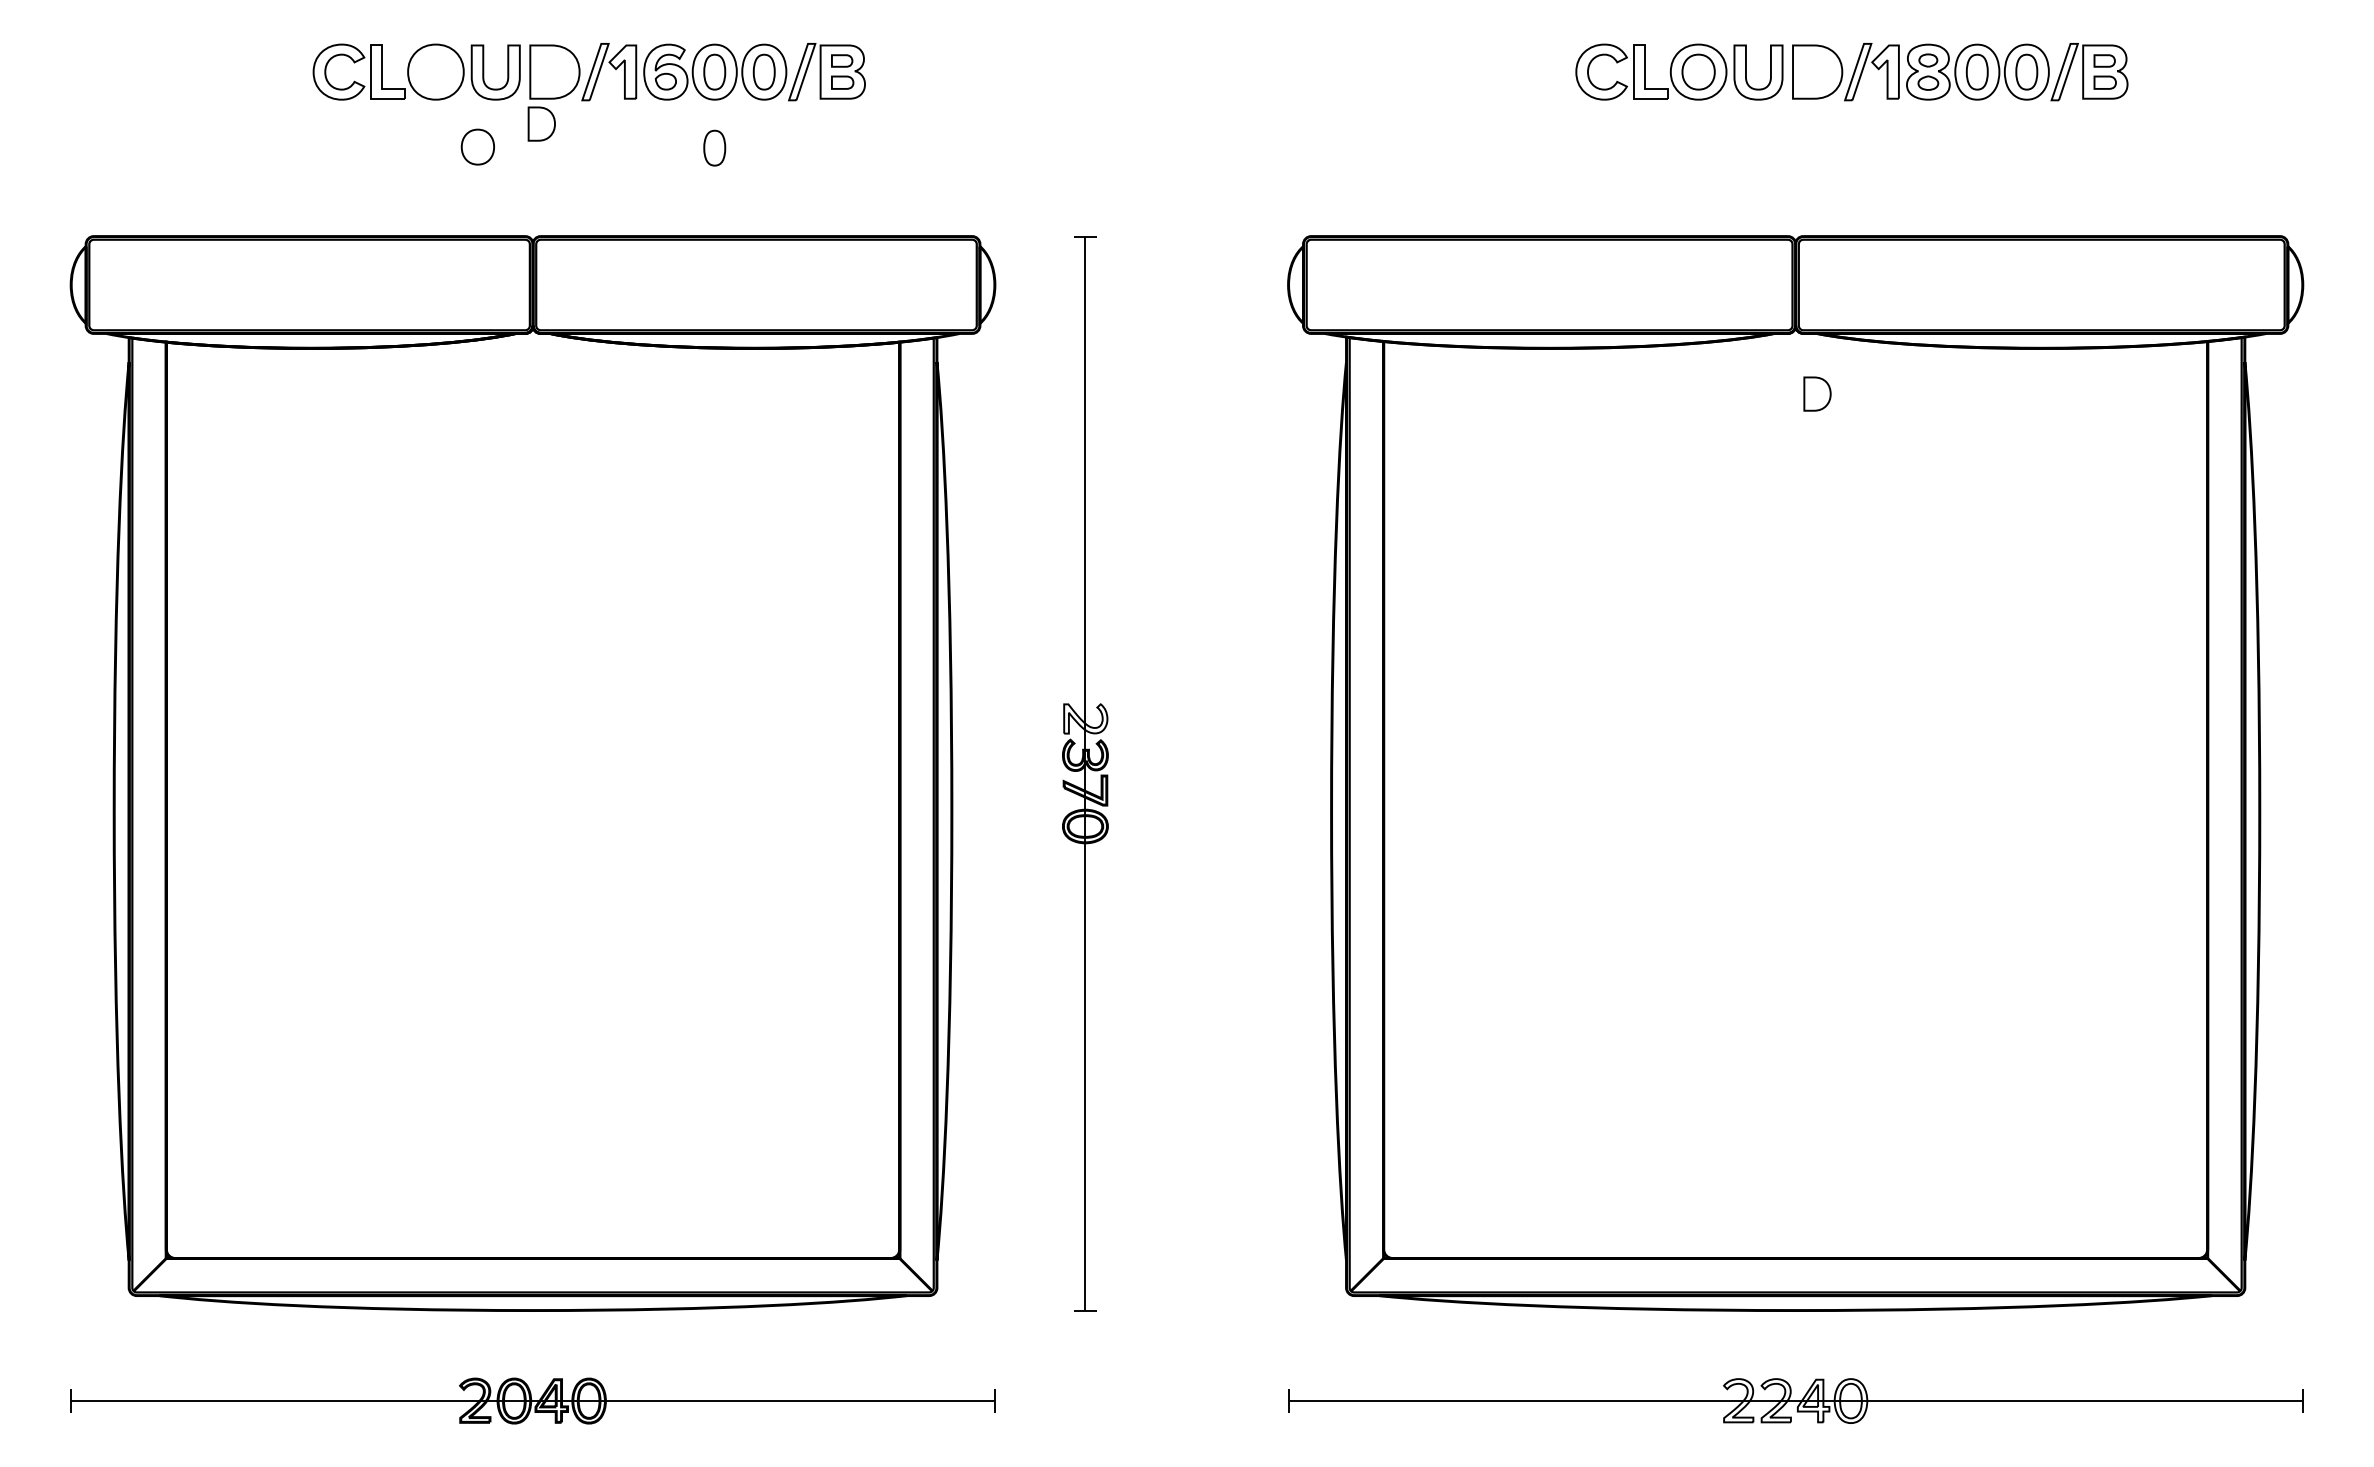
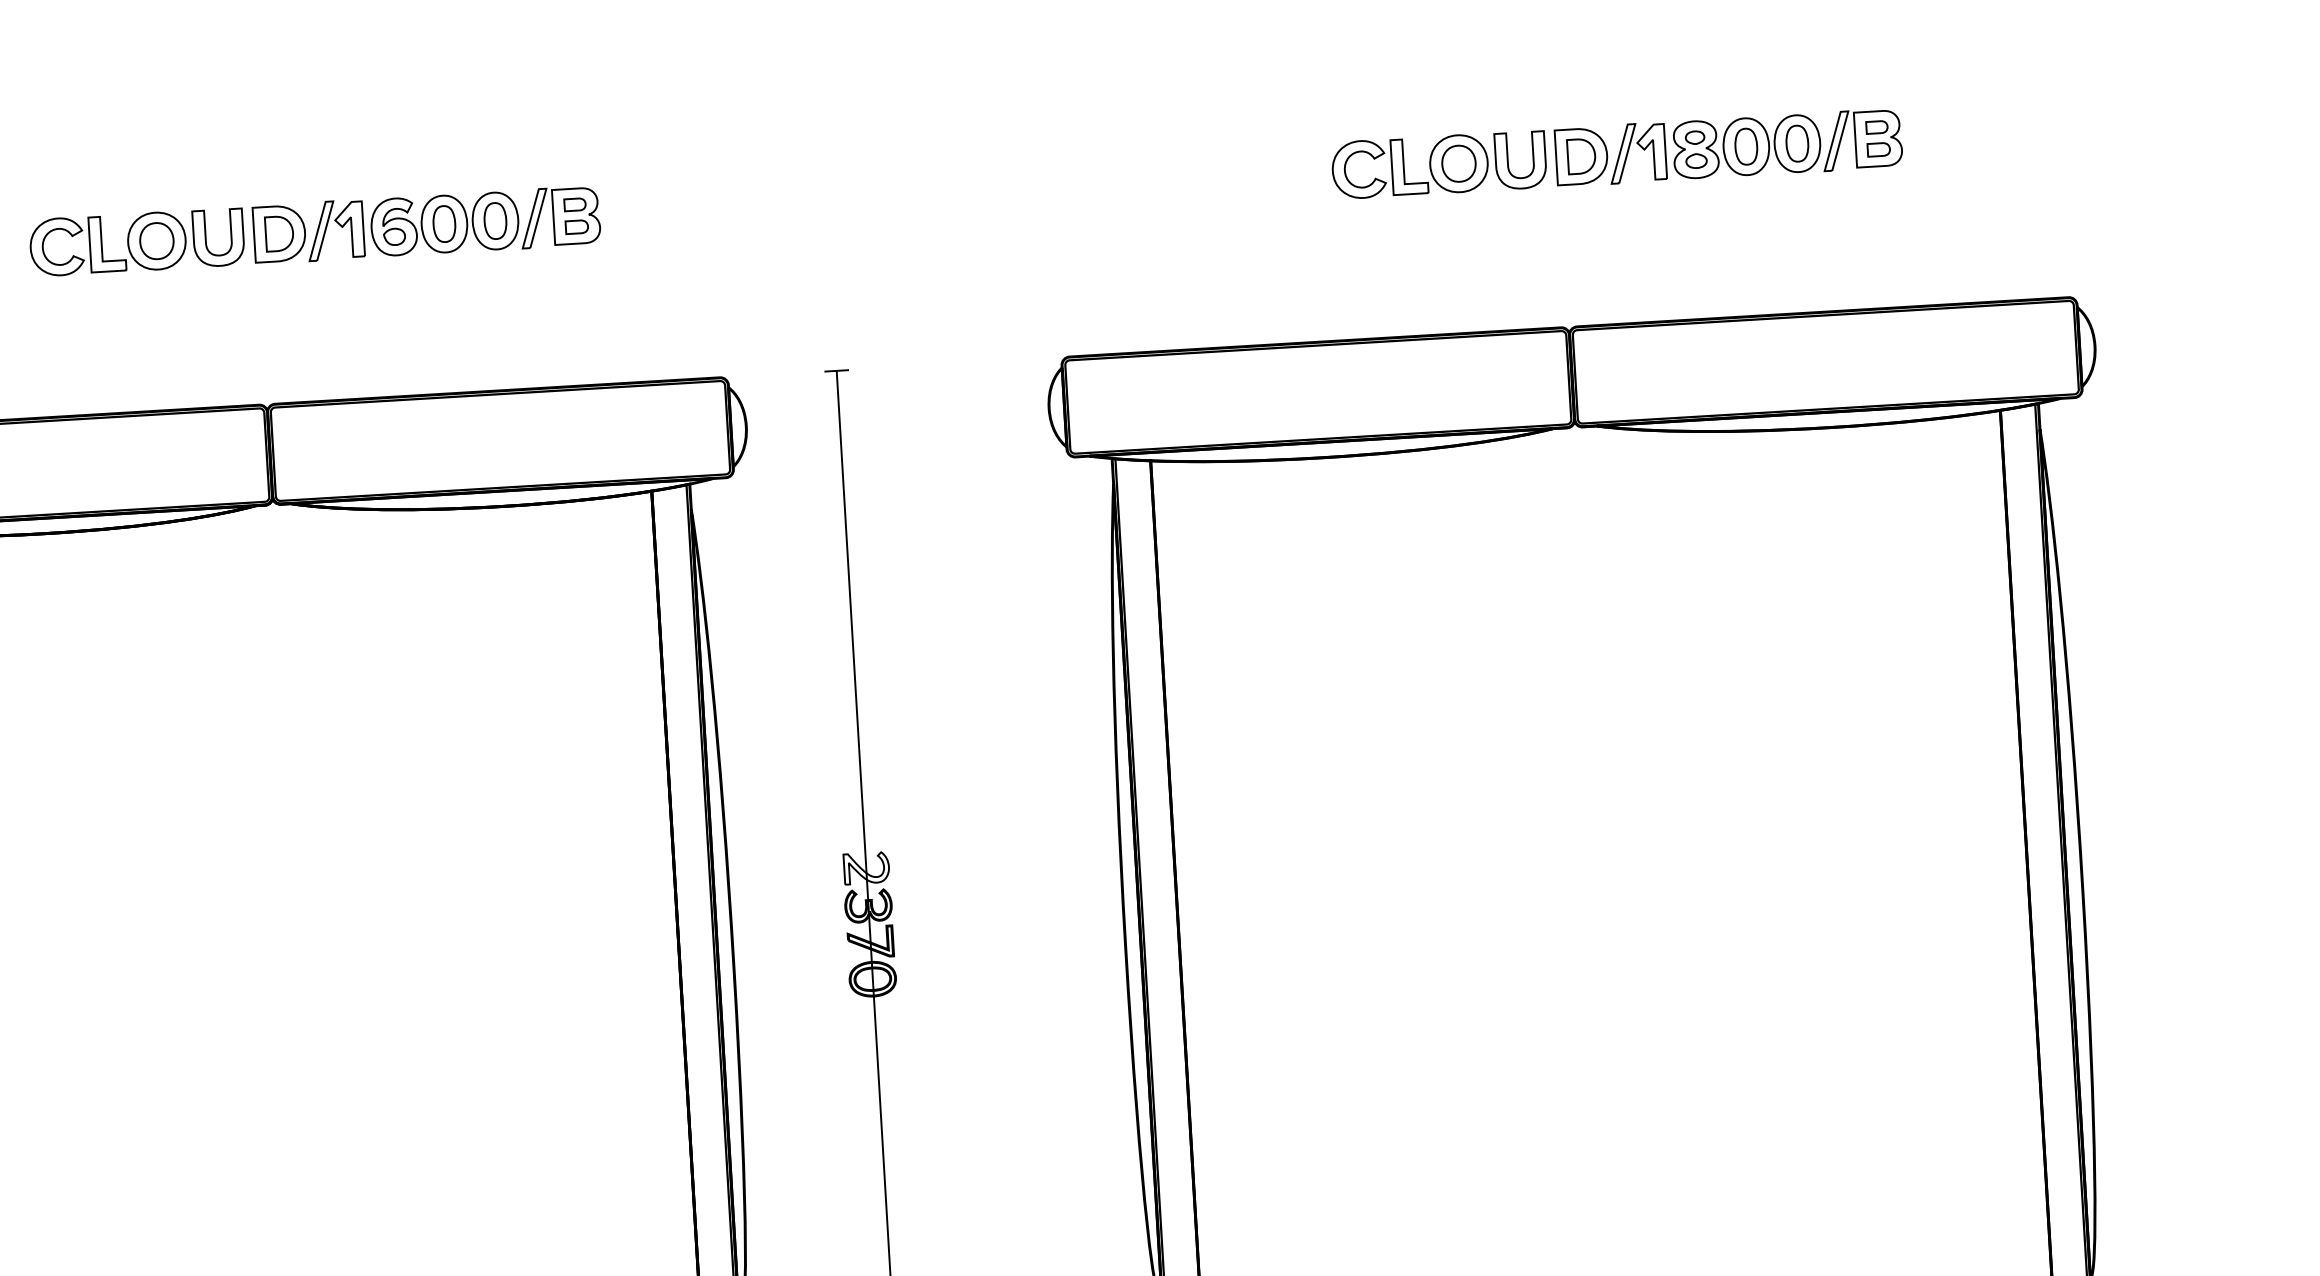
part: (541, 123) -> (279, 233), moved
part: (477, 146) -> (156, 240), moved
part: (714, 147) -> (448, 301), removed
part: (1817, 393) -> (1581, 155), moved

